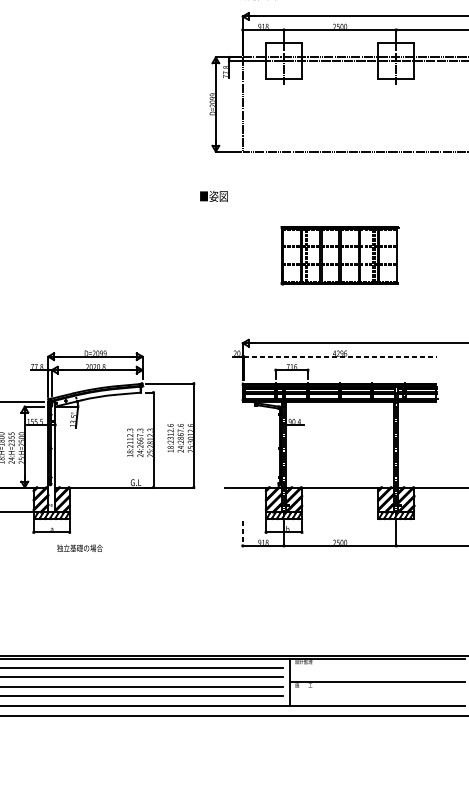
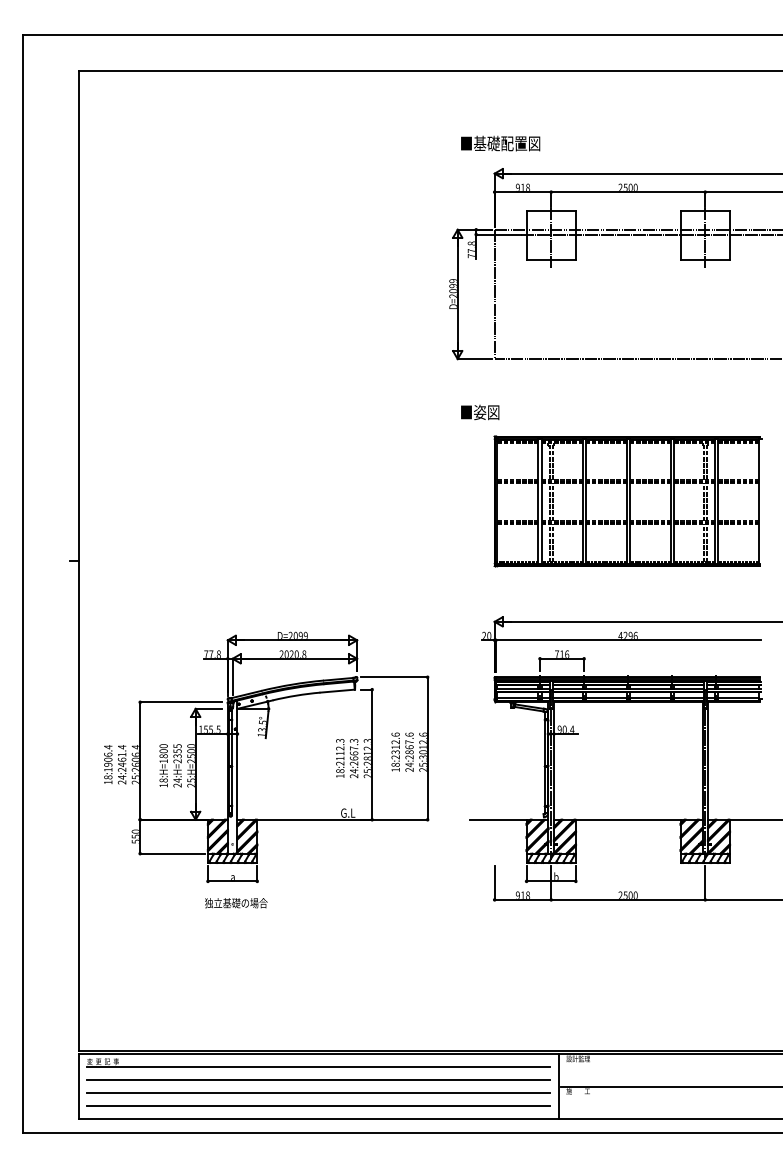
text: (214, 196) -> (480, 412), moved
part: (339, 255) -> (627, 501), size x1.67
line: (340, 356) -> (628, 640), dashed -> solid
line: (242, 533) -> (494, 882), dashed -> solid
text: (80, 548) -> (236, 903), moved

